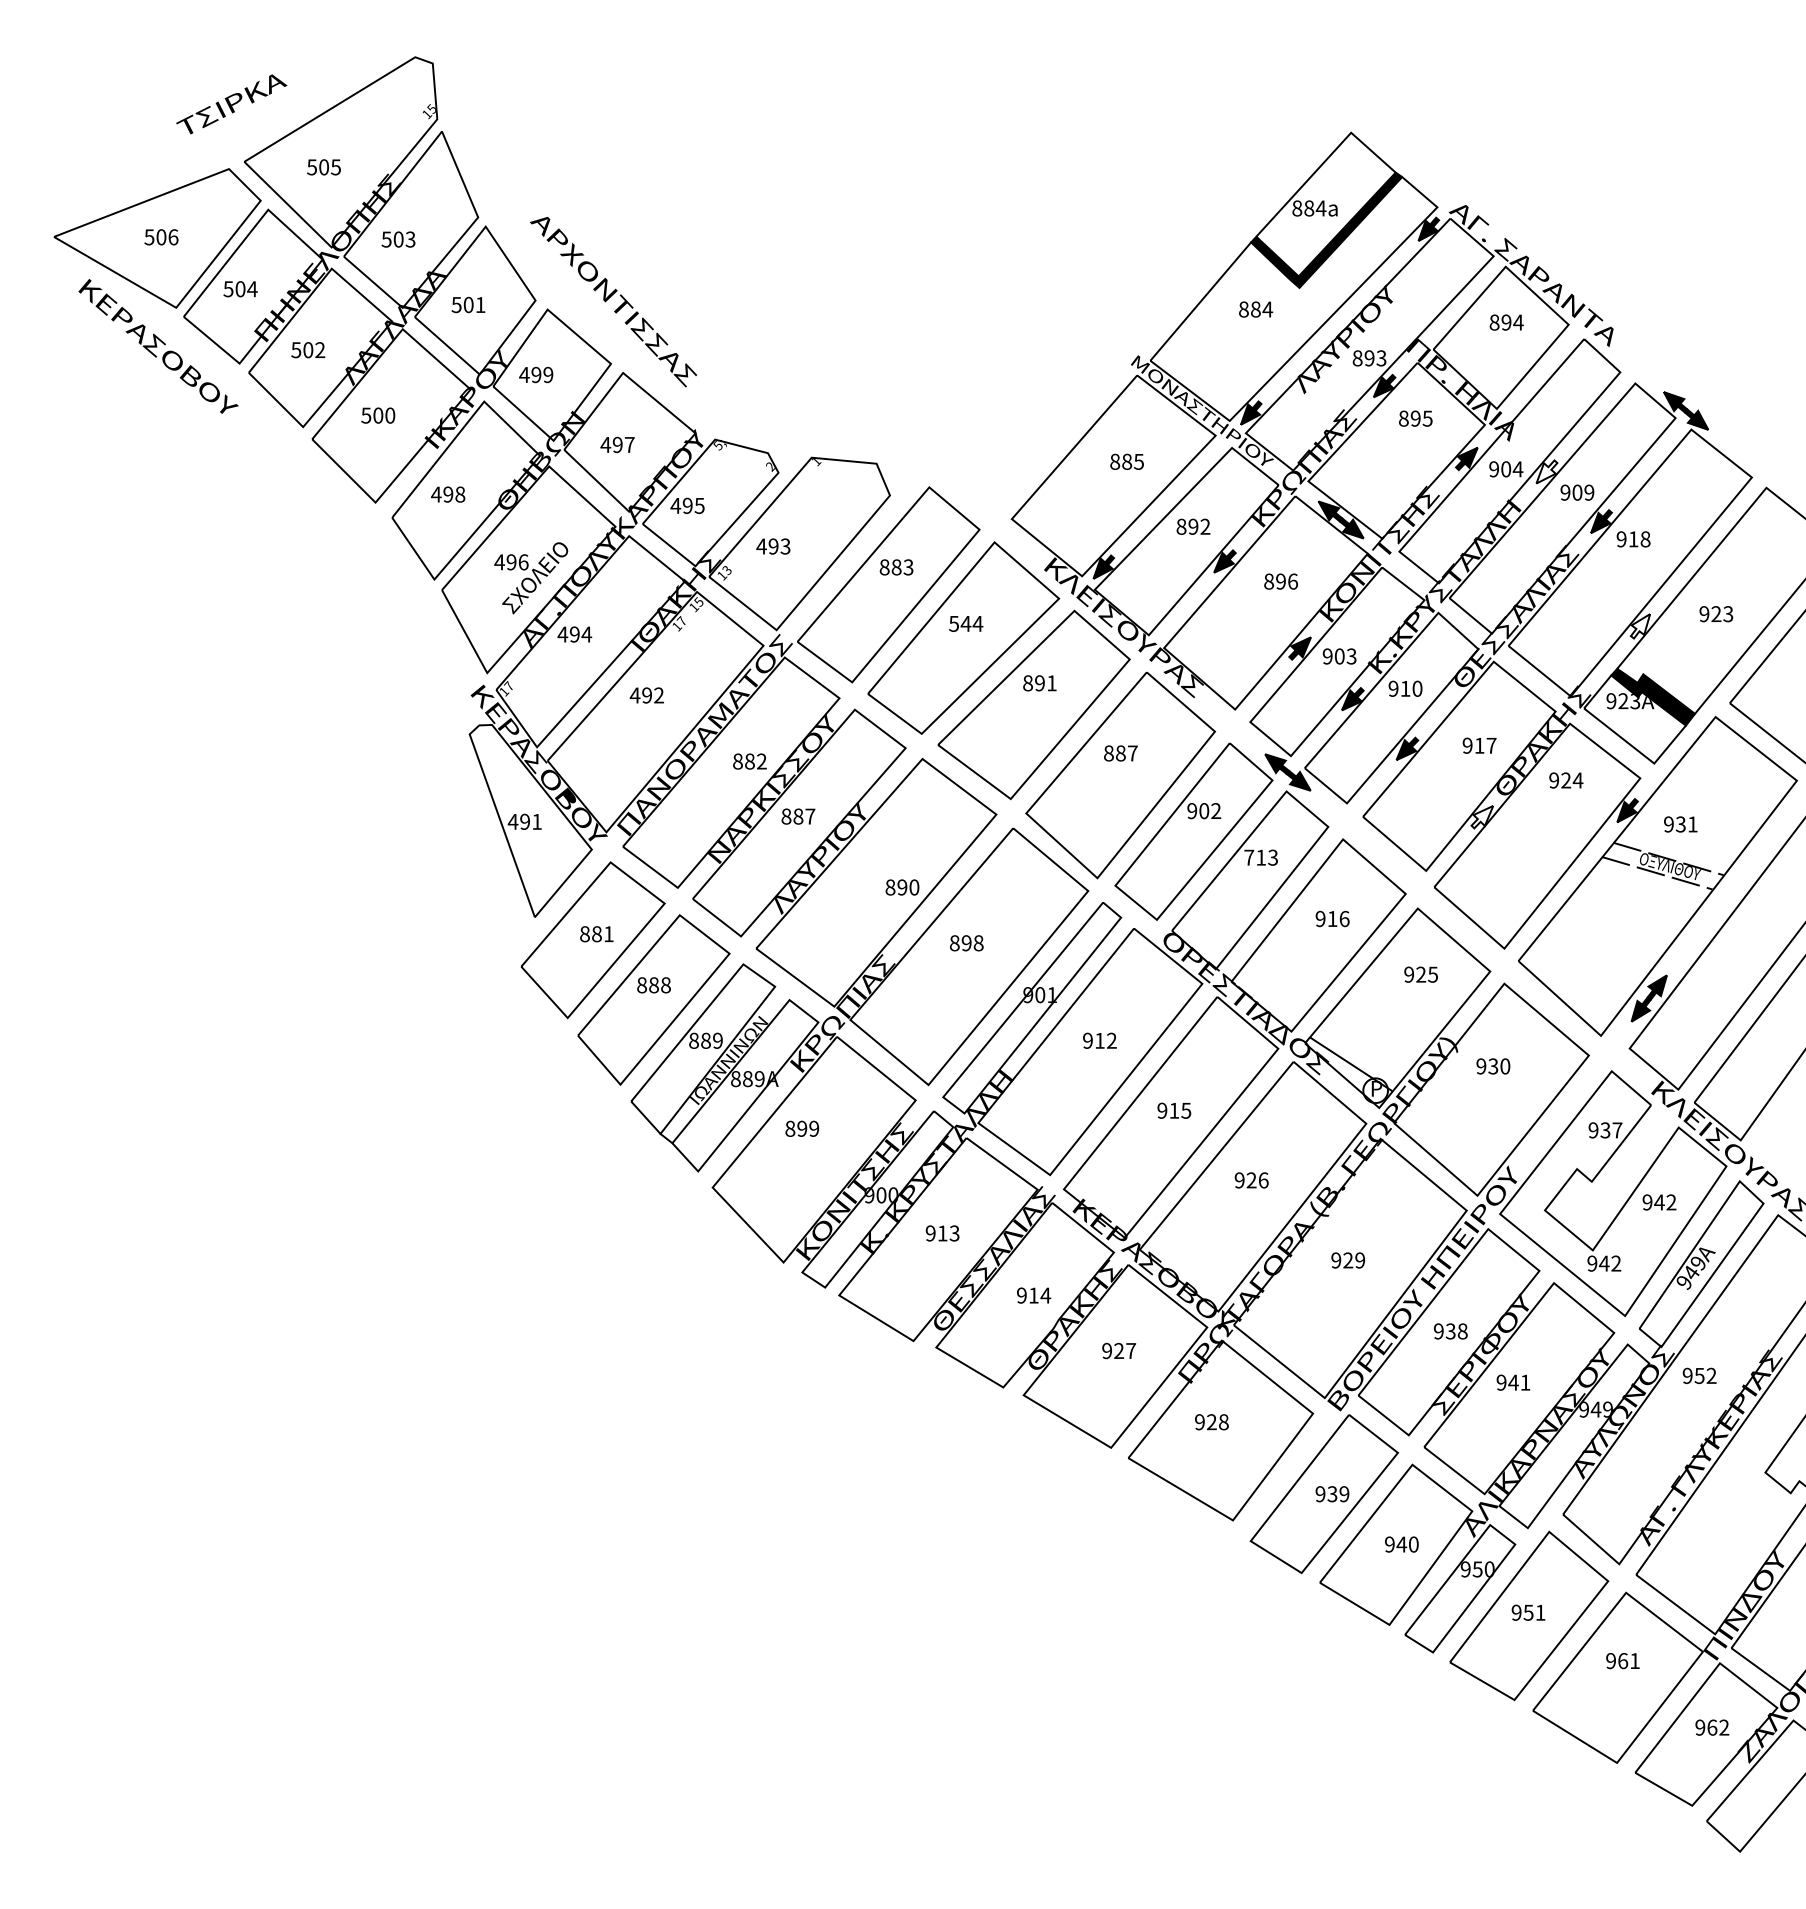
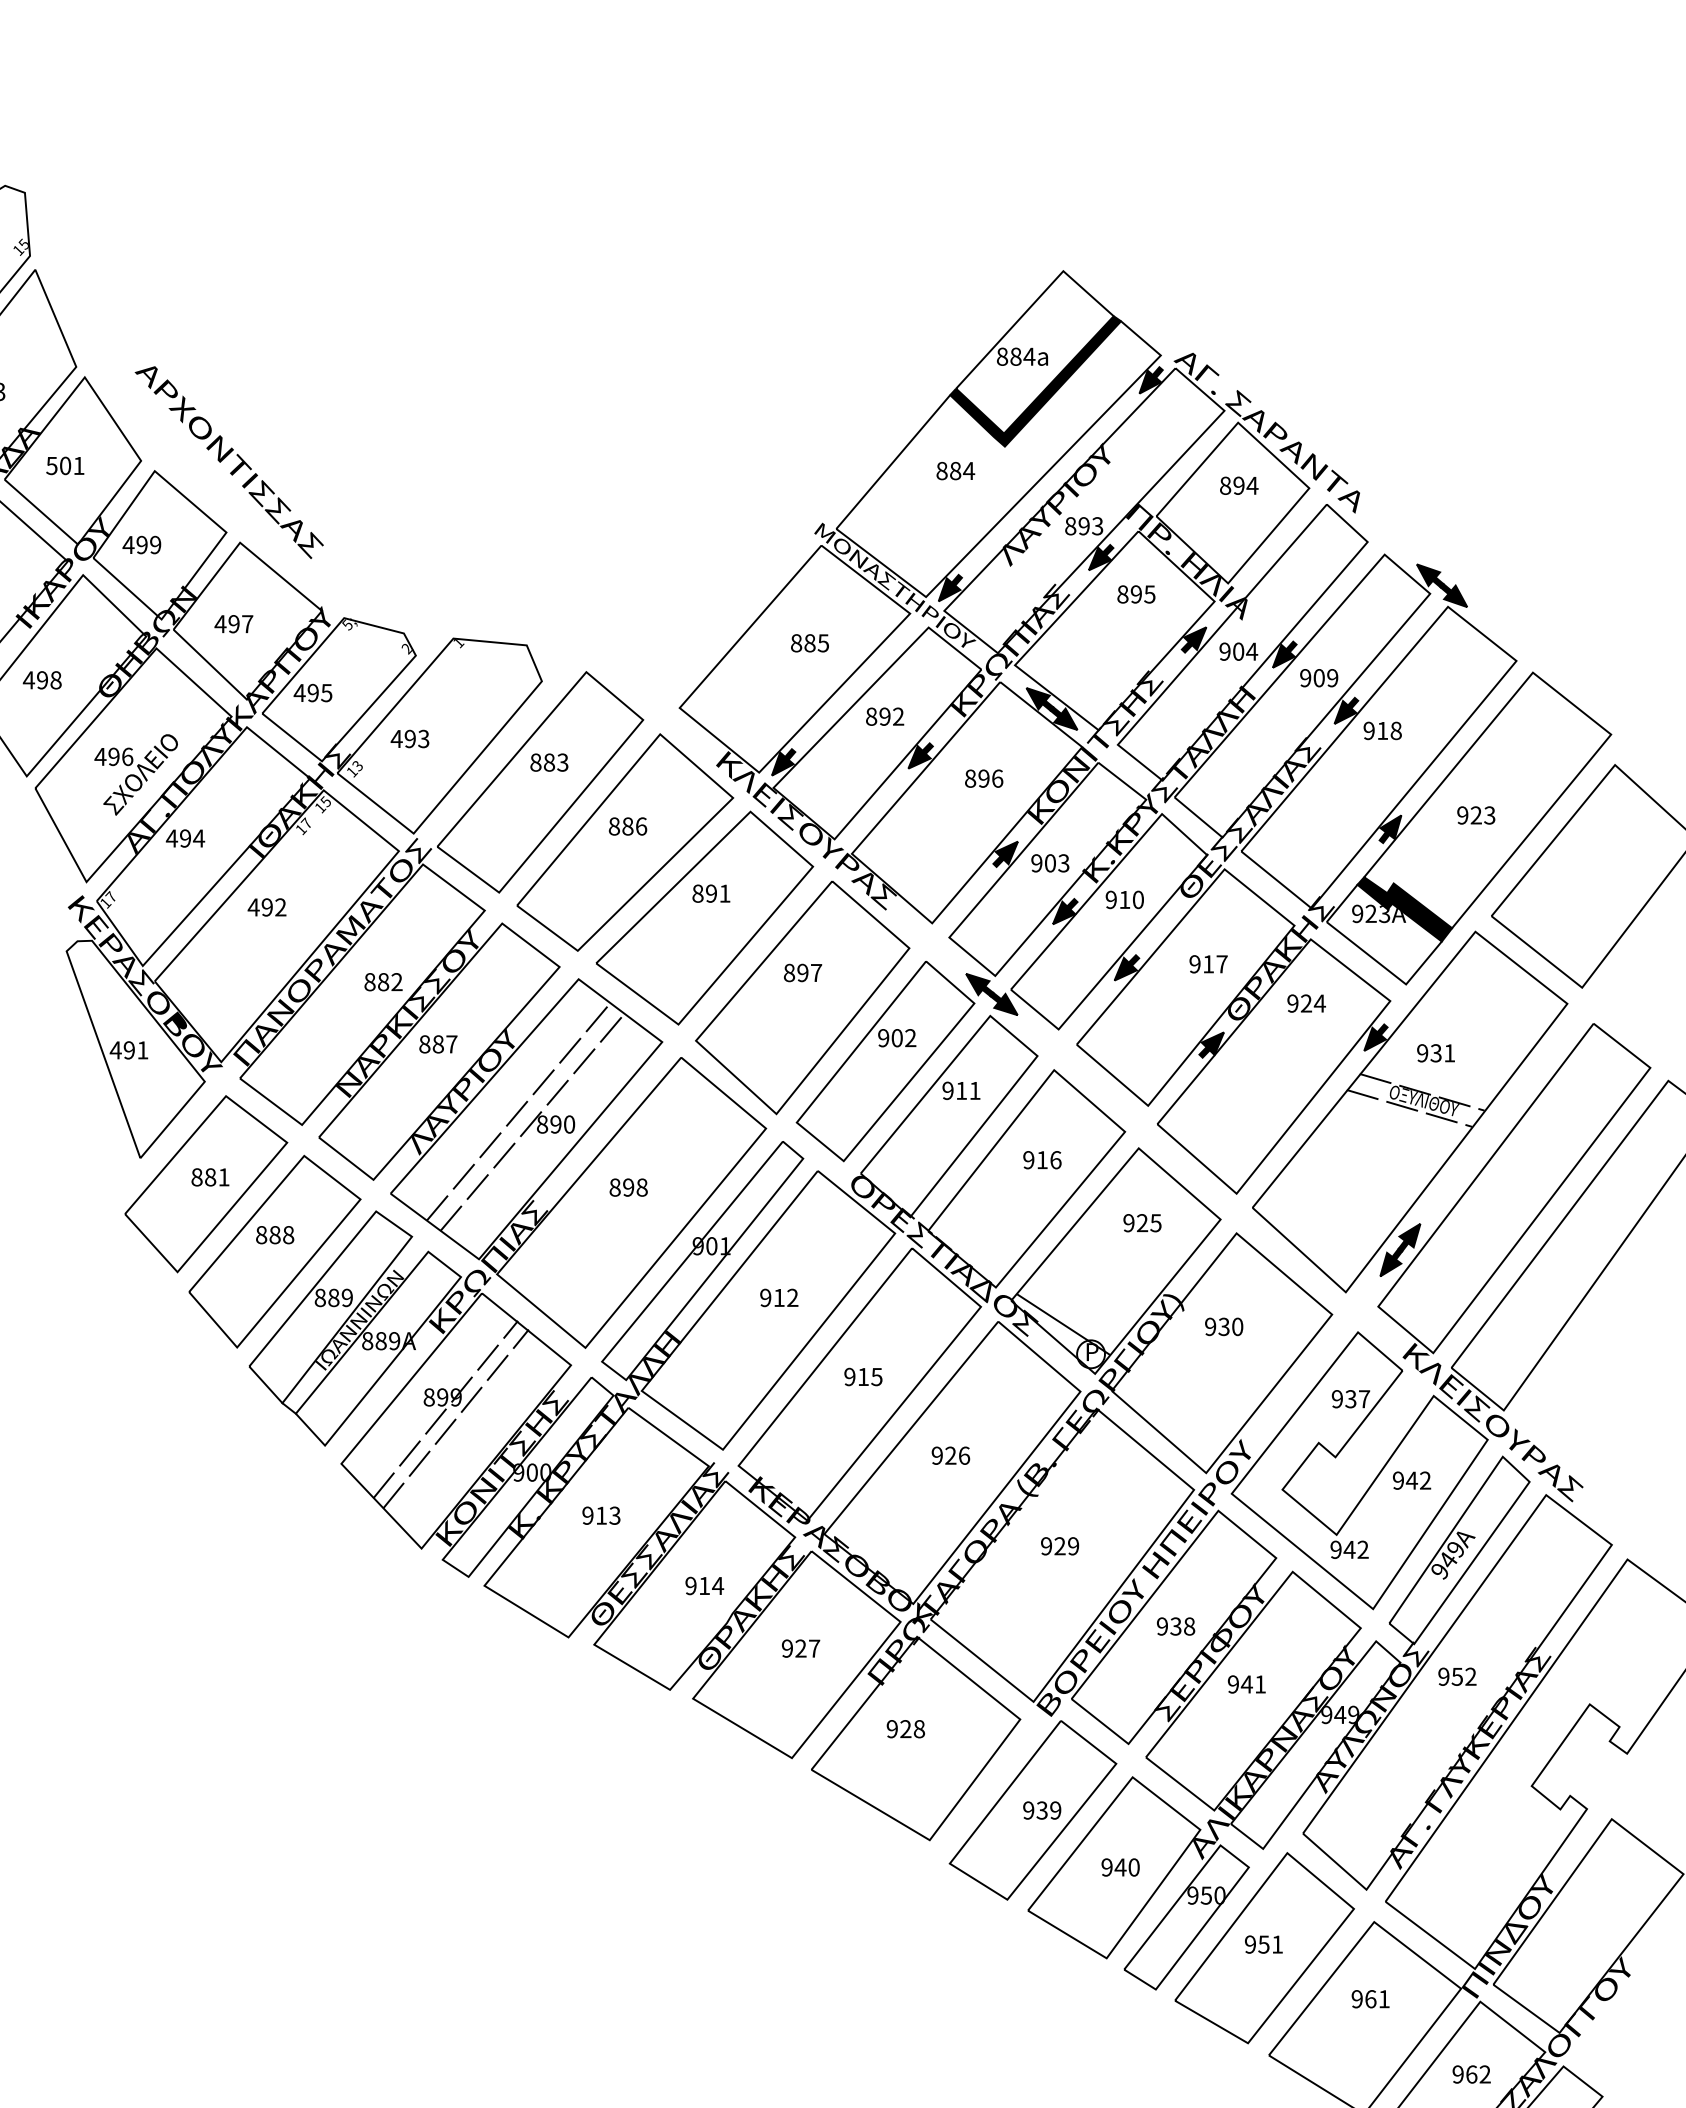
fill: (1546, 471) -> (1284, 654), added
text: (966, 623) -> (628, 826), 544 -> 886
fill: (1640, 626) -> (1390, 829), added
text: (1120, 753) -> (802, 973), 887 -> 897
fill: (1482, 816) -> (1211, 1044), added
text: (1260, 857) -> (960, 1090), 713 -> 911
line: (869, 876) -> (518, 1112), added
line: (881, 885) -> (532, 1122), added
line: (804, 1139) -> (445, 1409), added
line: (813, 1147) -> (455, 1418), added

